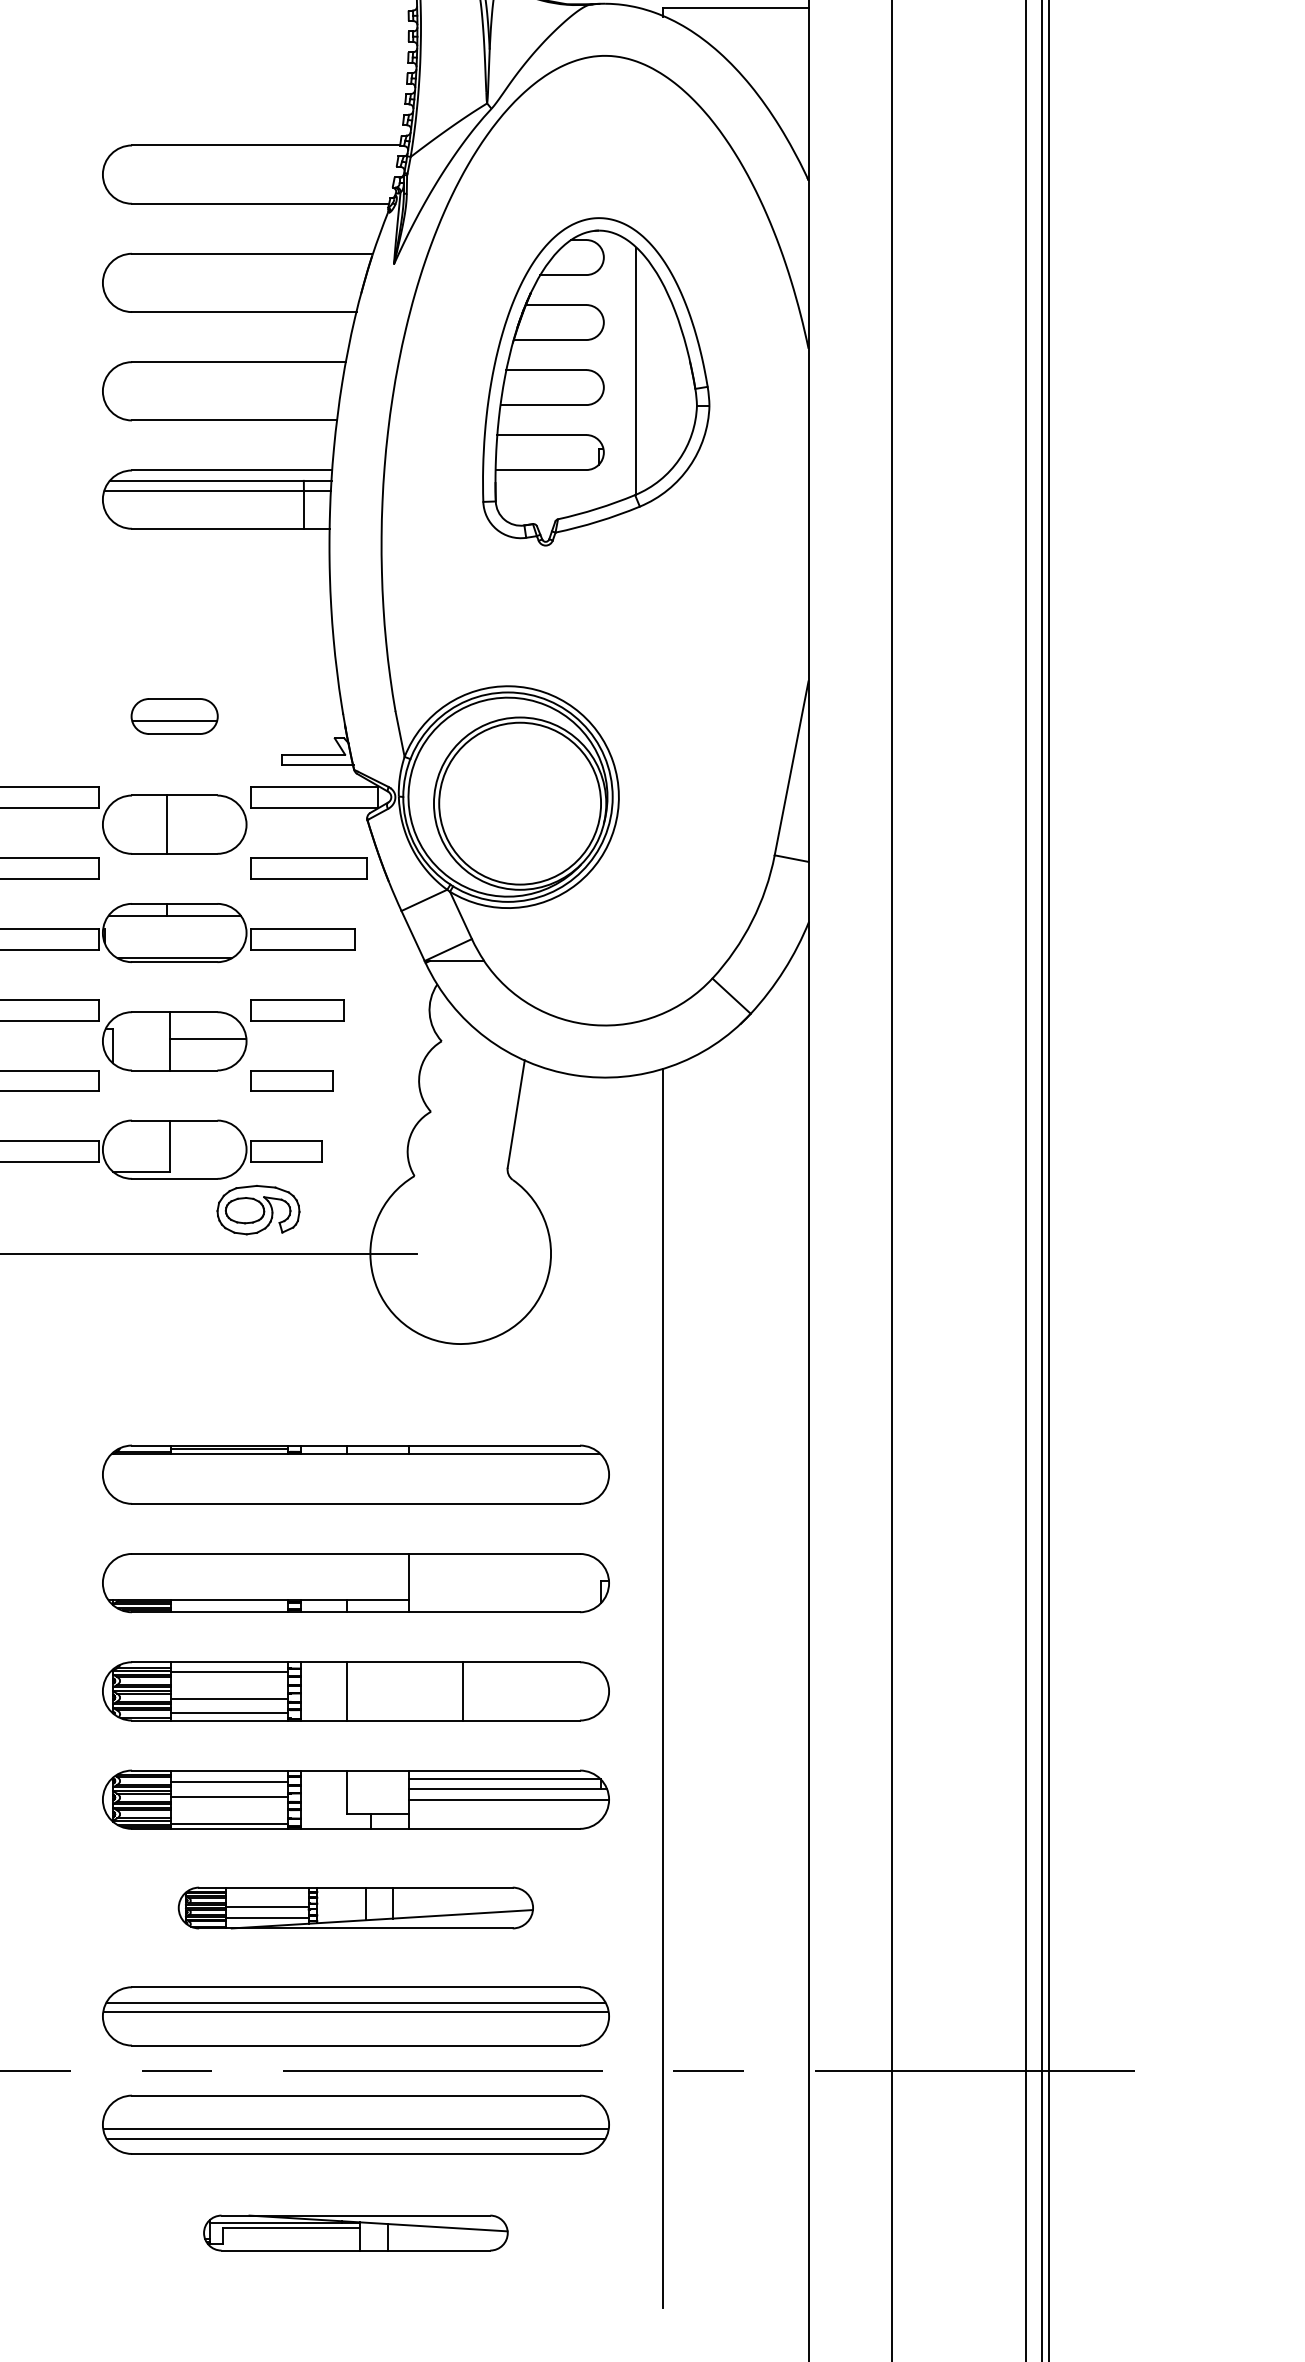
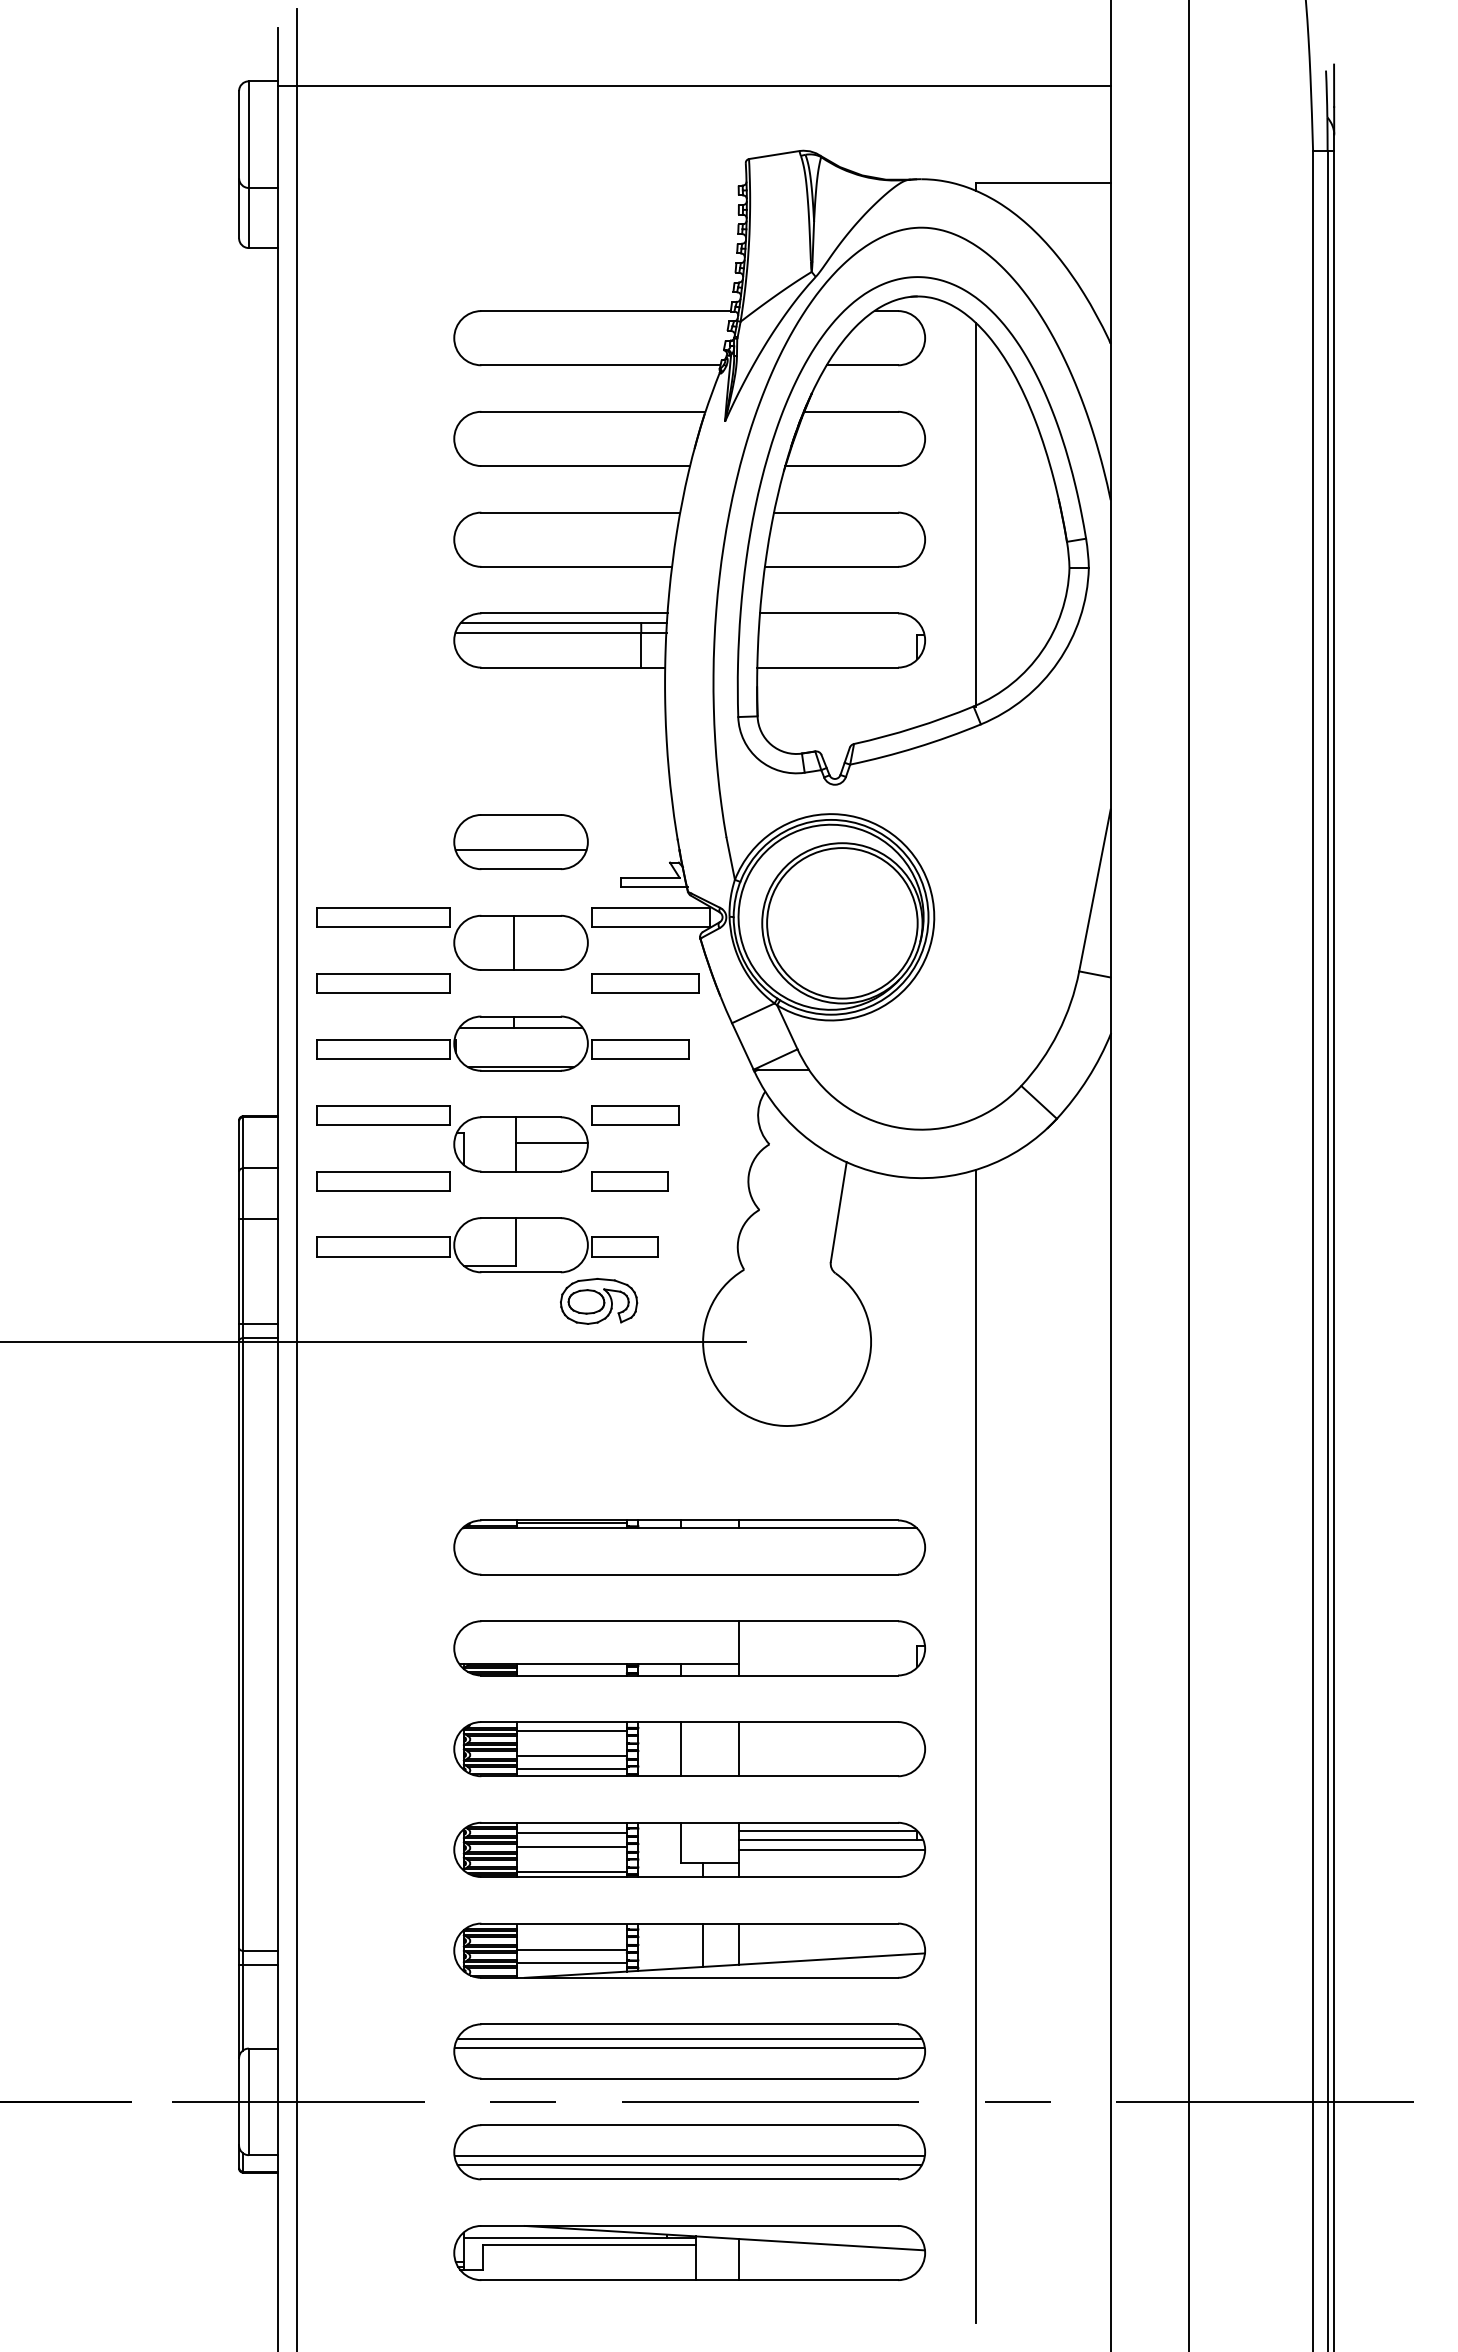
part: (595, 381) -> (912, 530), size x1.67
part: (174, 716) -> (520, 842), size x1.67
line: (463, 1691) -> (739, 1749), moved
part: (355, 1907) -> (689, 1950), size x1.43
part: (355, 2232) -> (689, 2252), size x1.67

